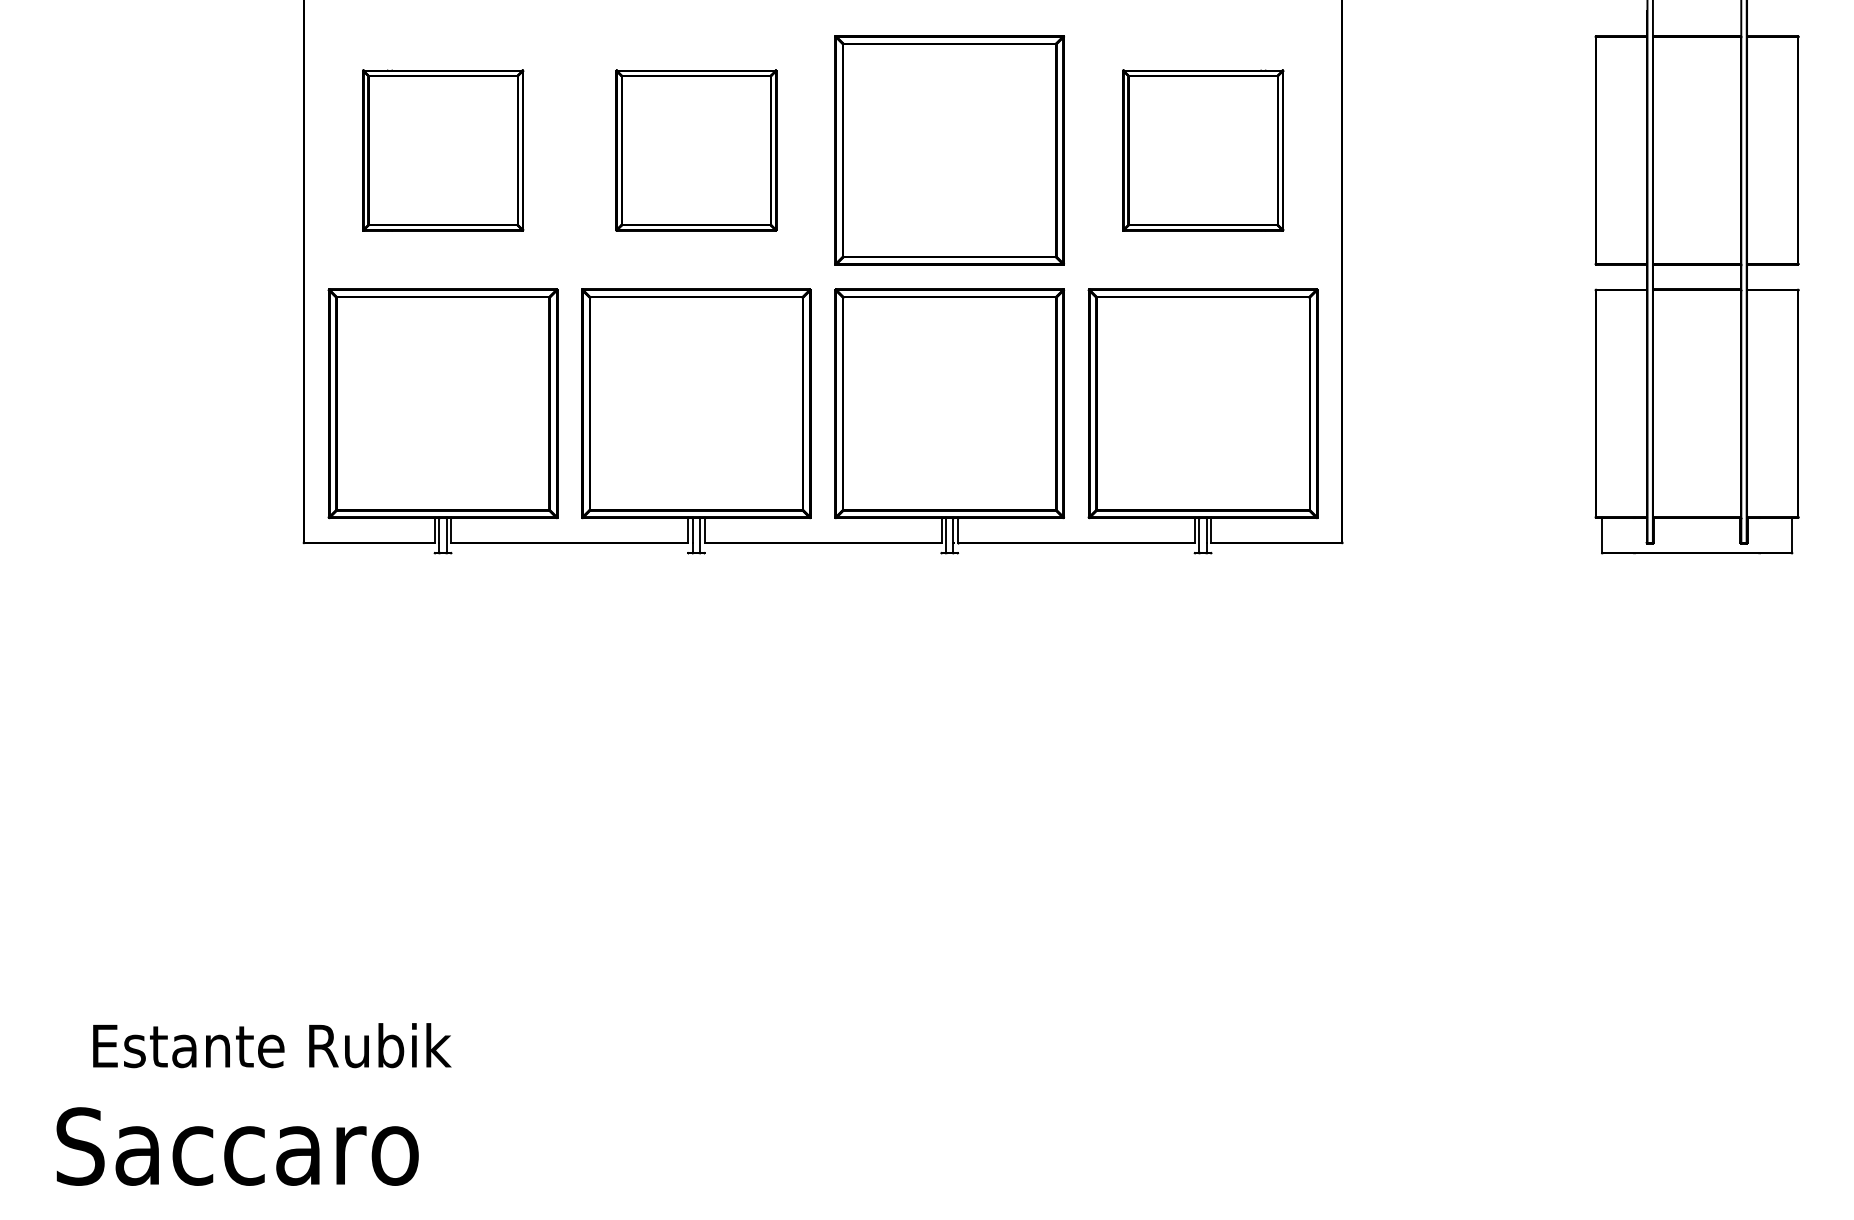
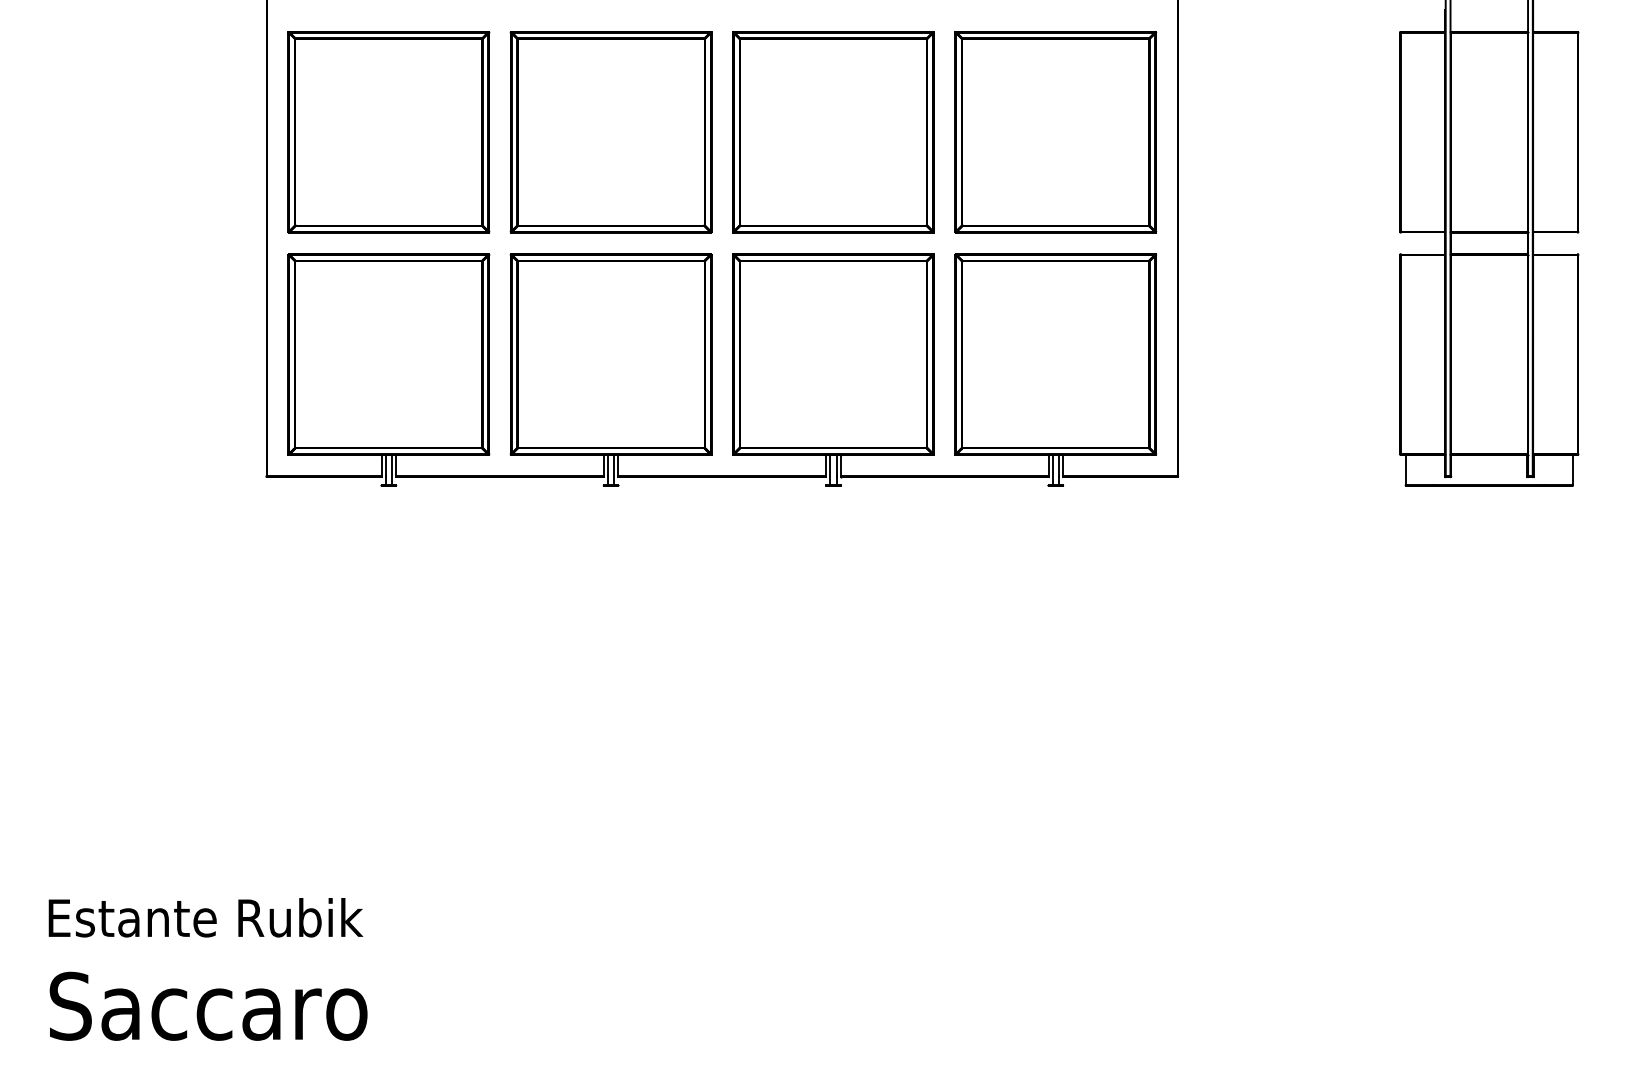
part: (442, 150) -> (388, 132), size x1.43
part: (695, 150) -> (610, 132), size x1.43
part: (1202, 150) -> (1055, 132), size x1.43
text: (271, 1045) -> (205, 917), moved

